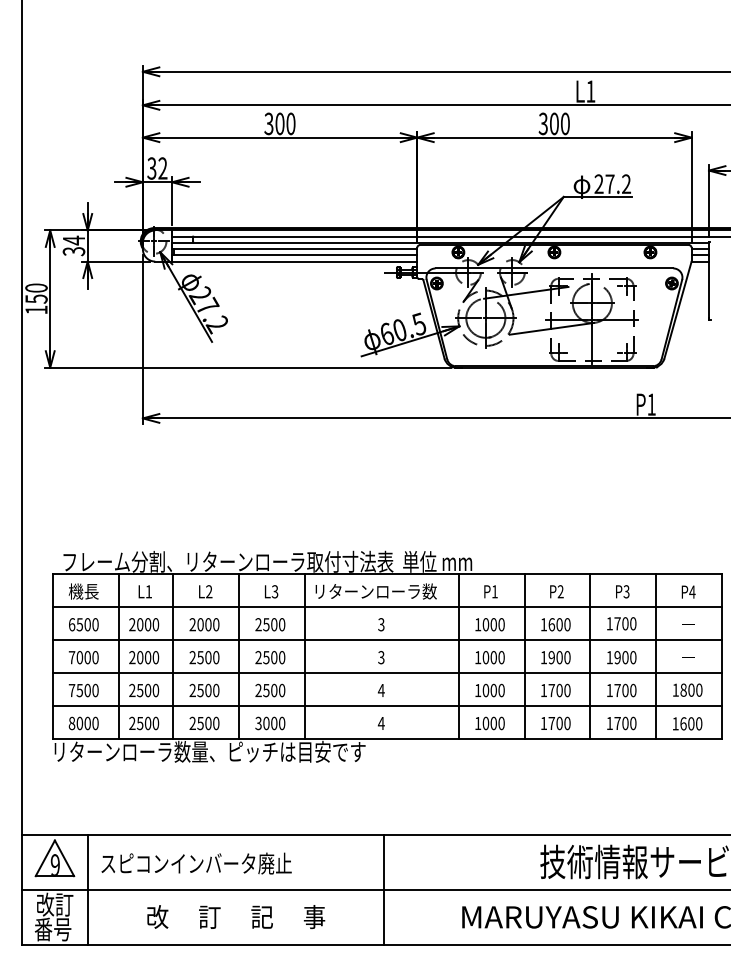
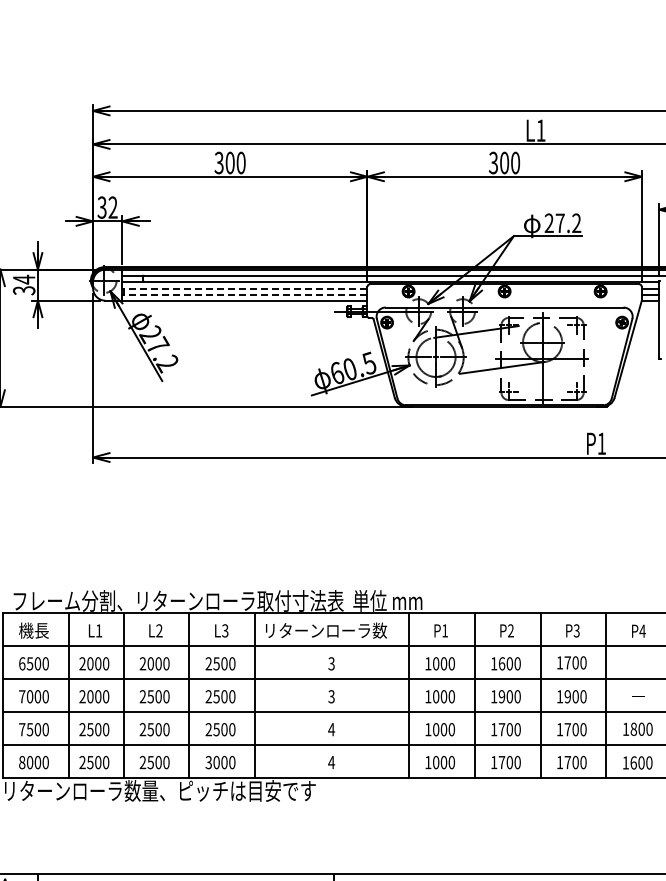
line: (294, 249) -> (244, 288), solid -> dashed
line: (294, 255) -> (244, 294), solid -> dashed

